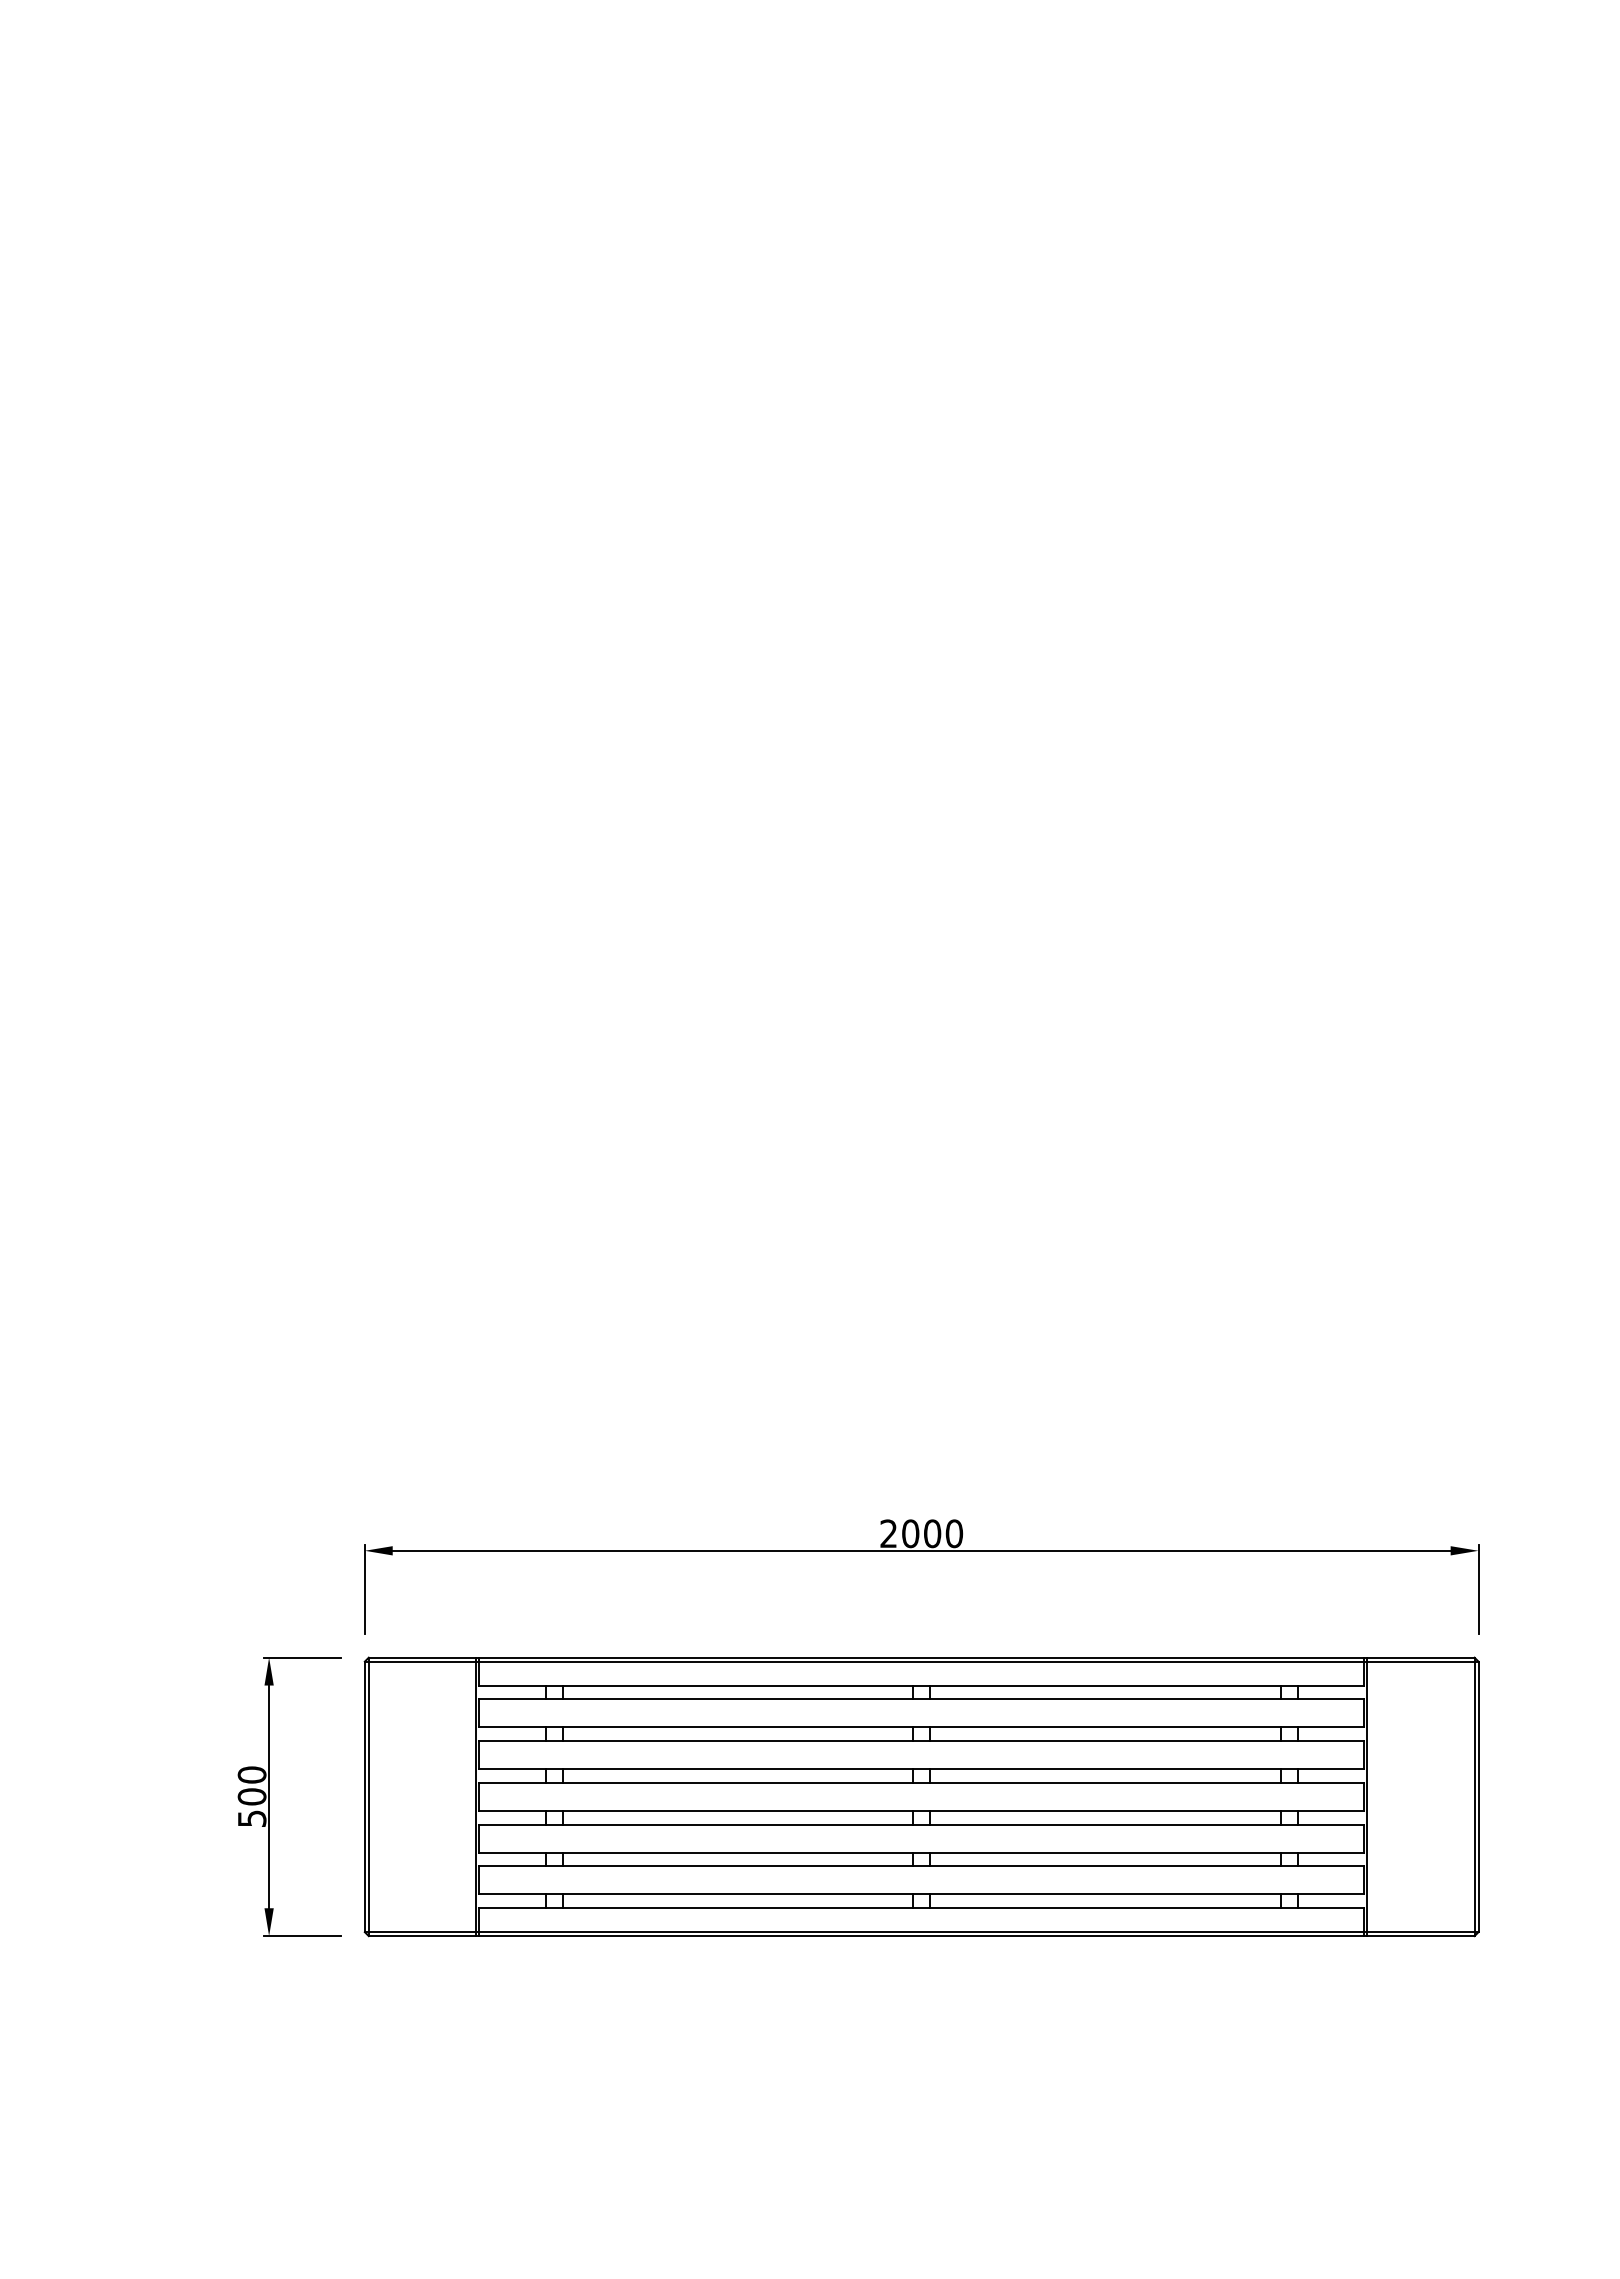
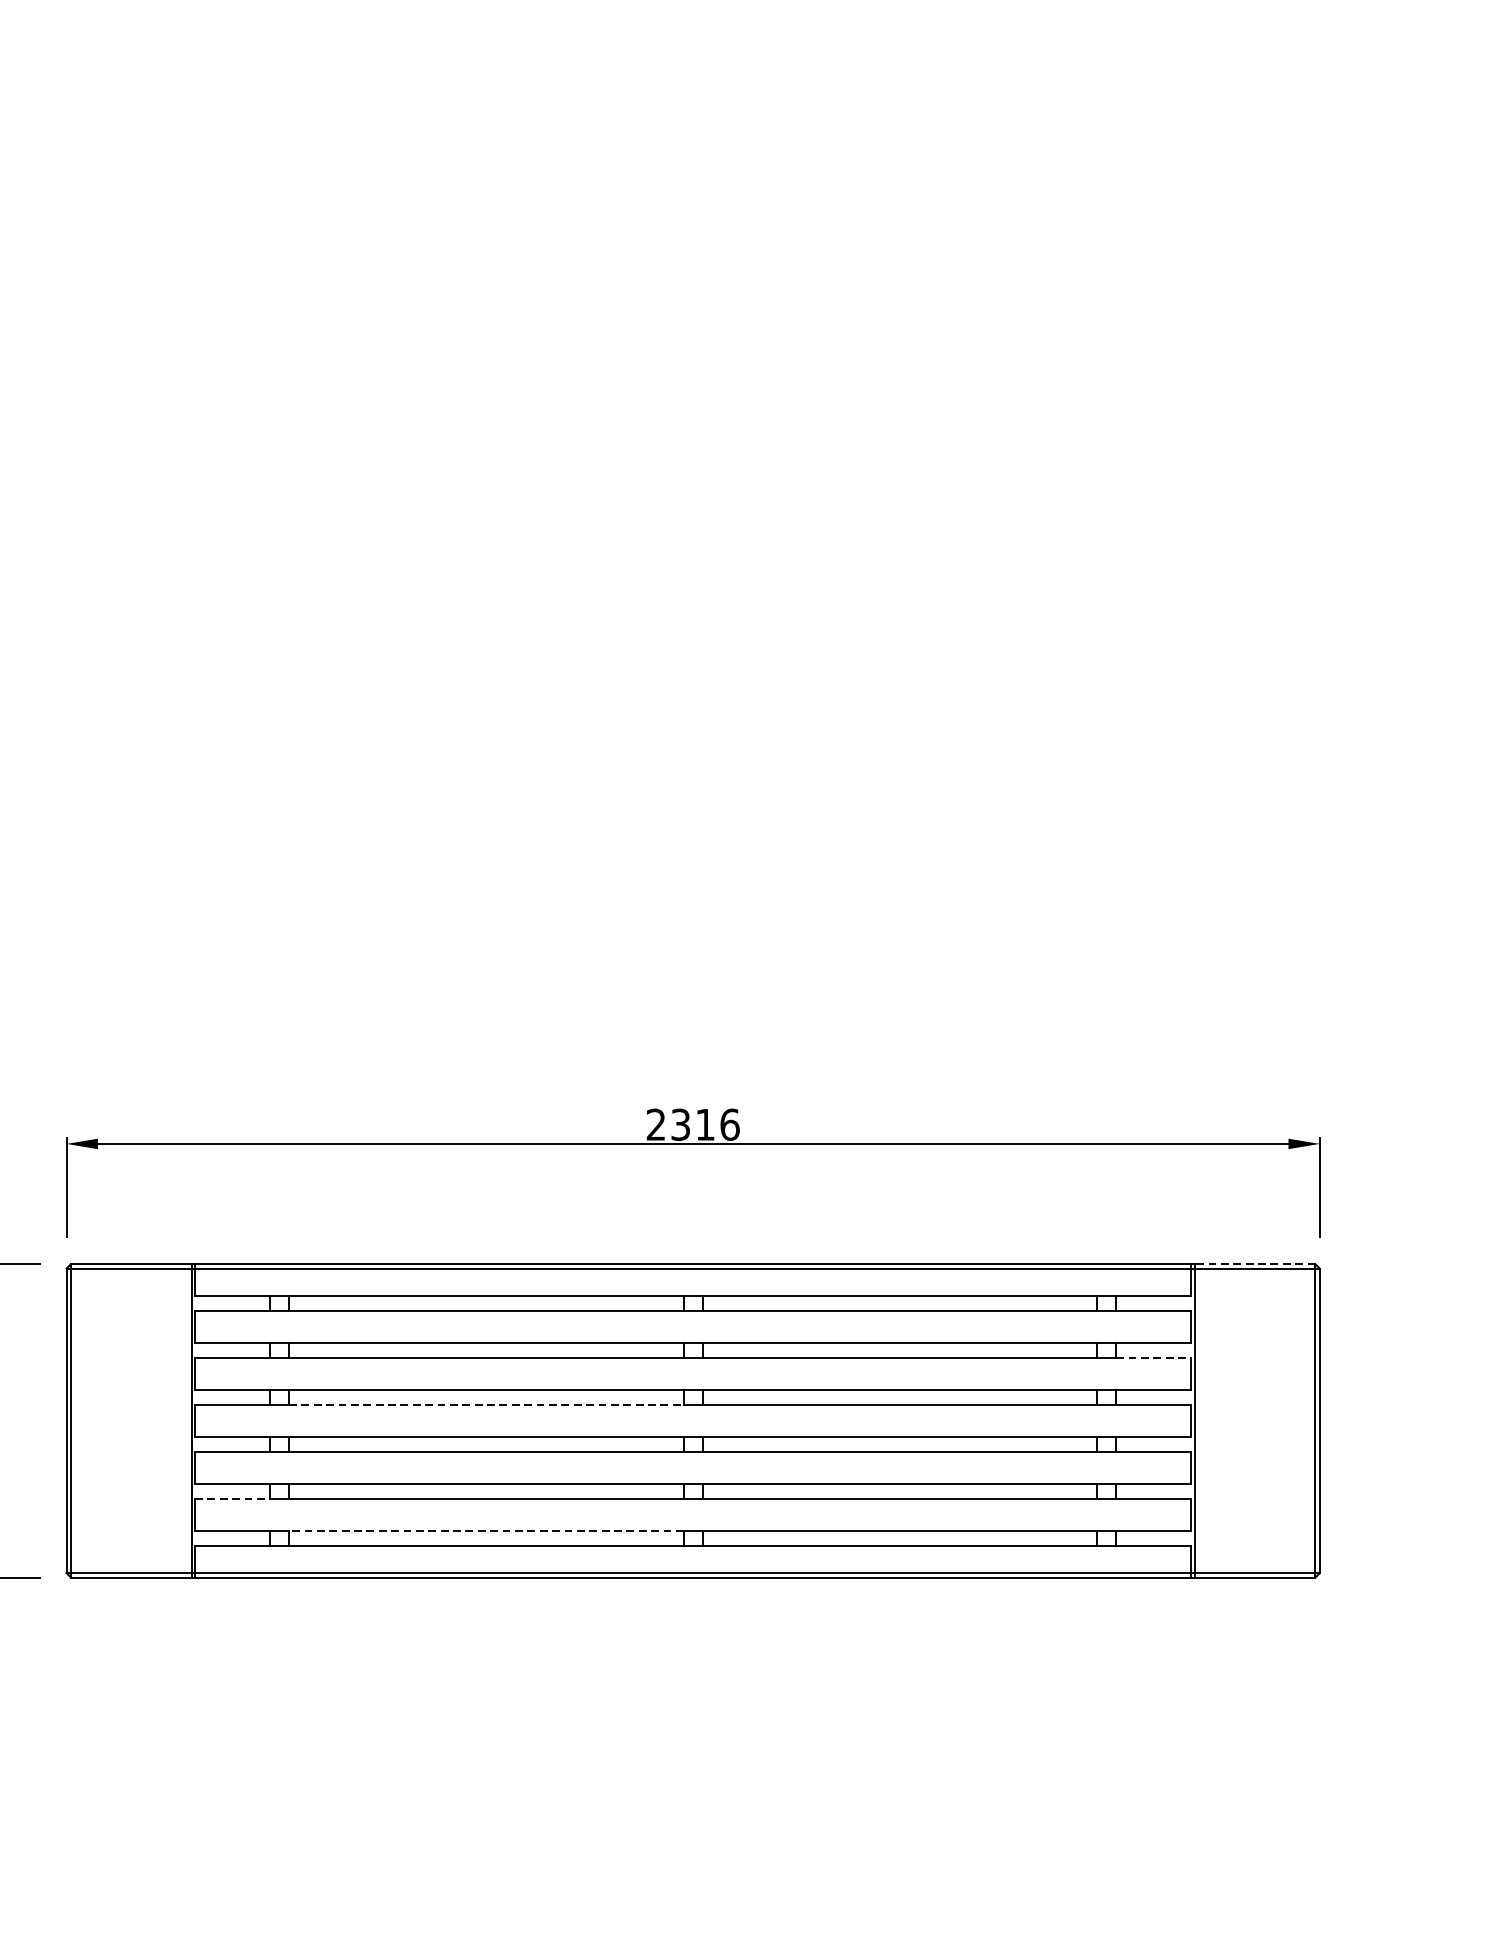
text: (932, 1533) -> (705, 1124), 2000 -> 2316
line: (1420, 1657) -> (1254, 1264), solid -> dashed
line: (1331, 1741) -> (1154, 1358), solid -> dashed
line: (738, 1782) -> (487, 1404), solid -> dashed
line: (512, 1866) -> (232, 1499), solid -> dashed
line: (737, 1894) -> (485, 1530), solid -> dashed

